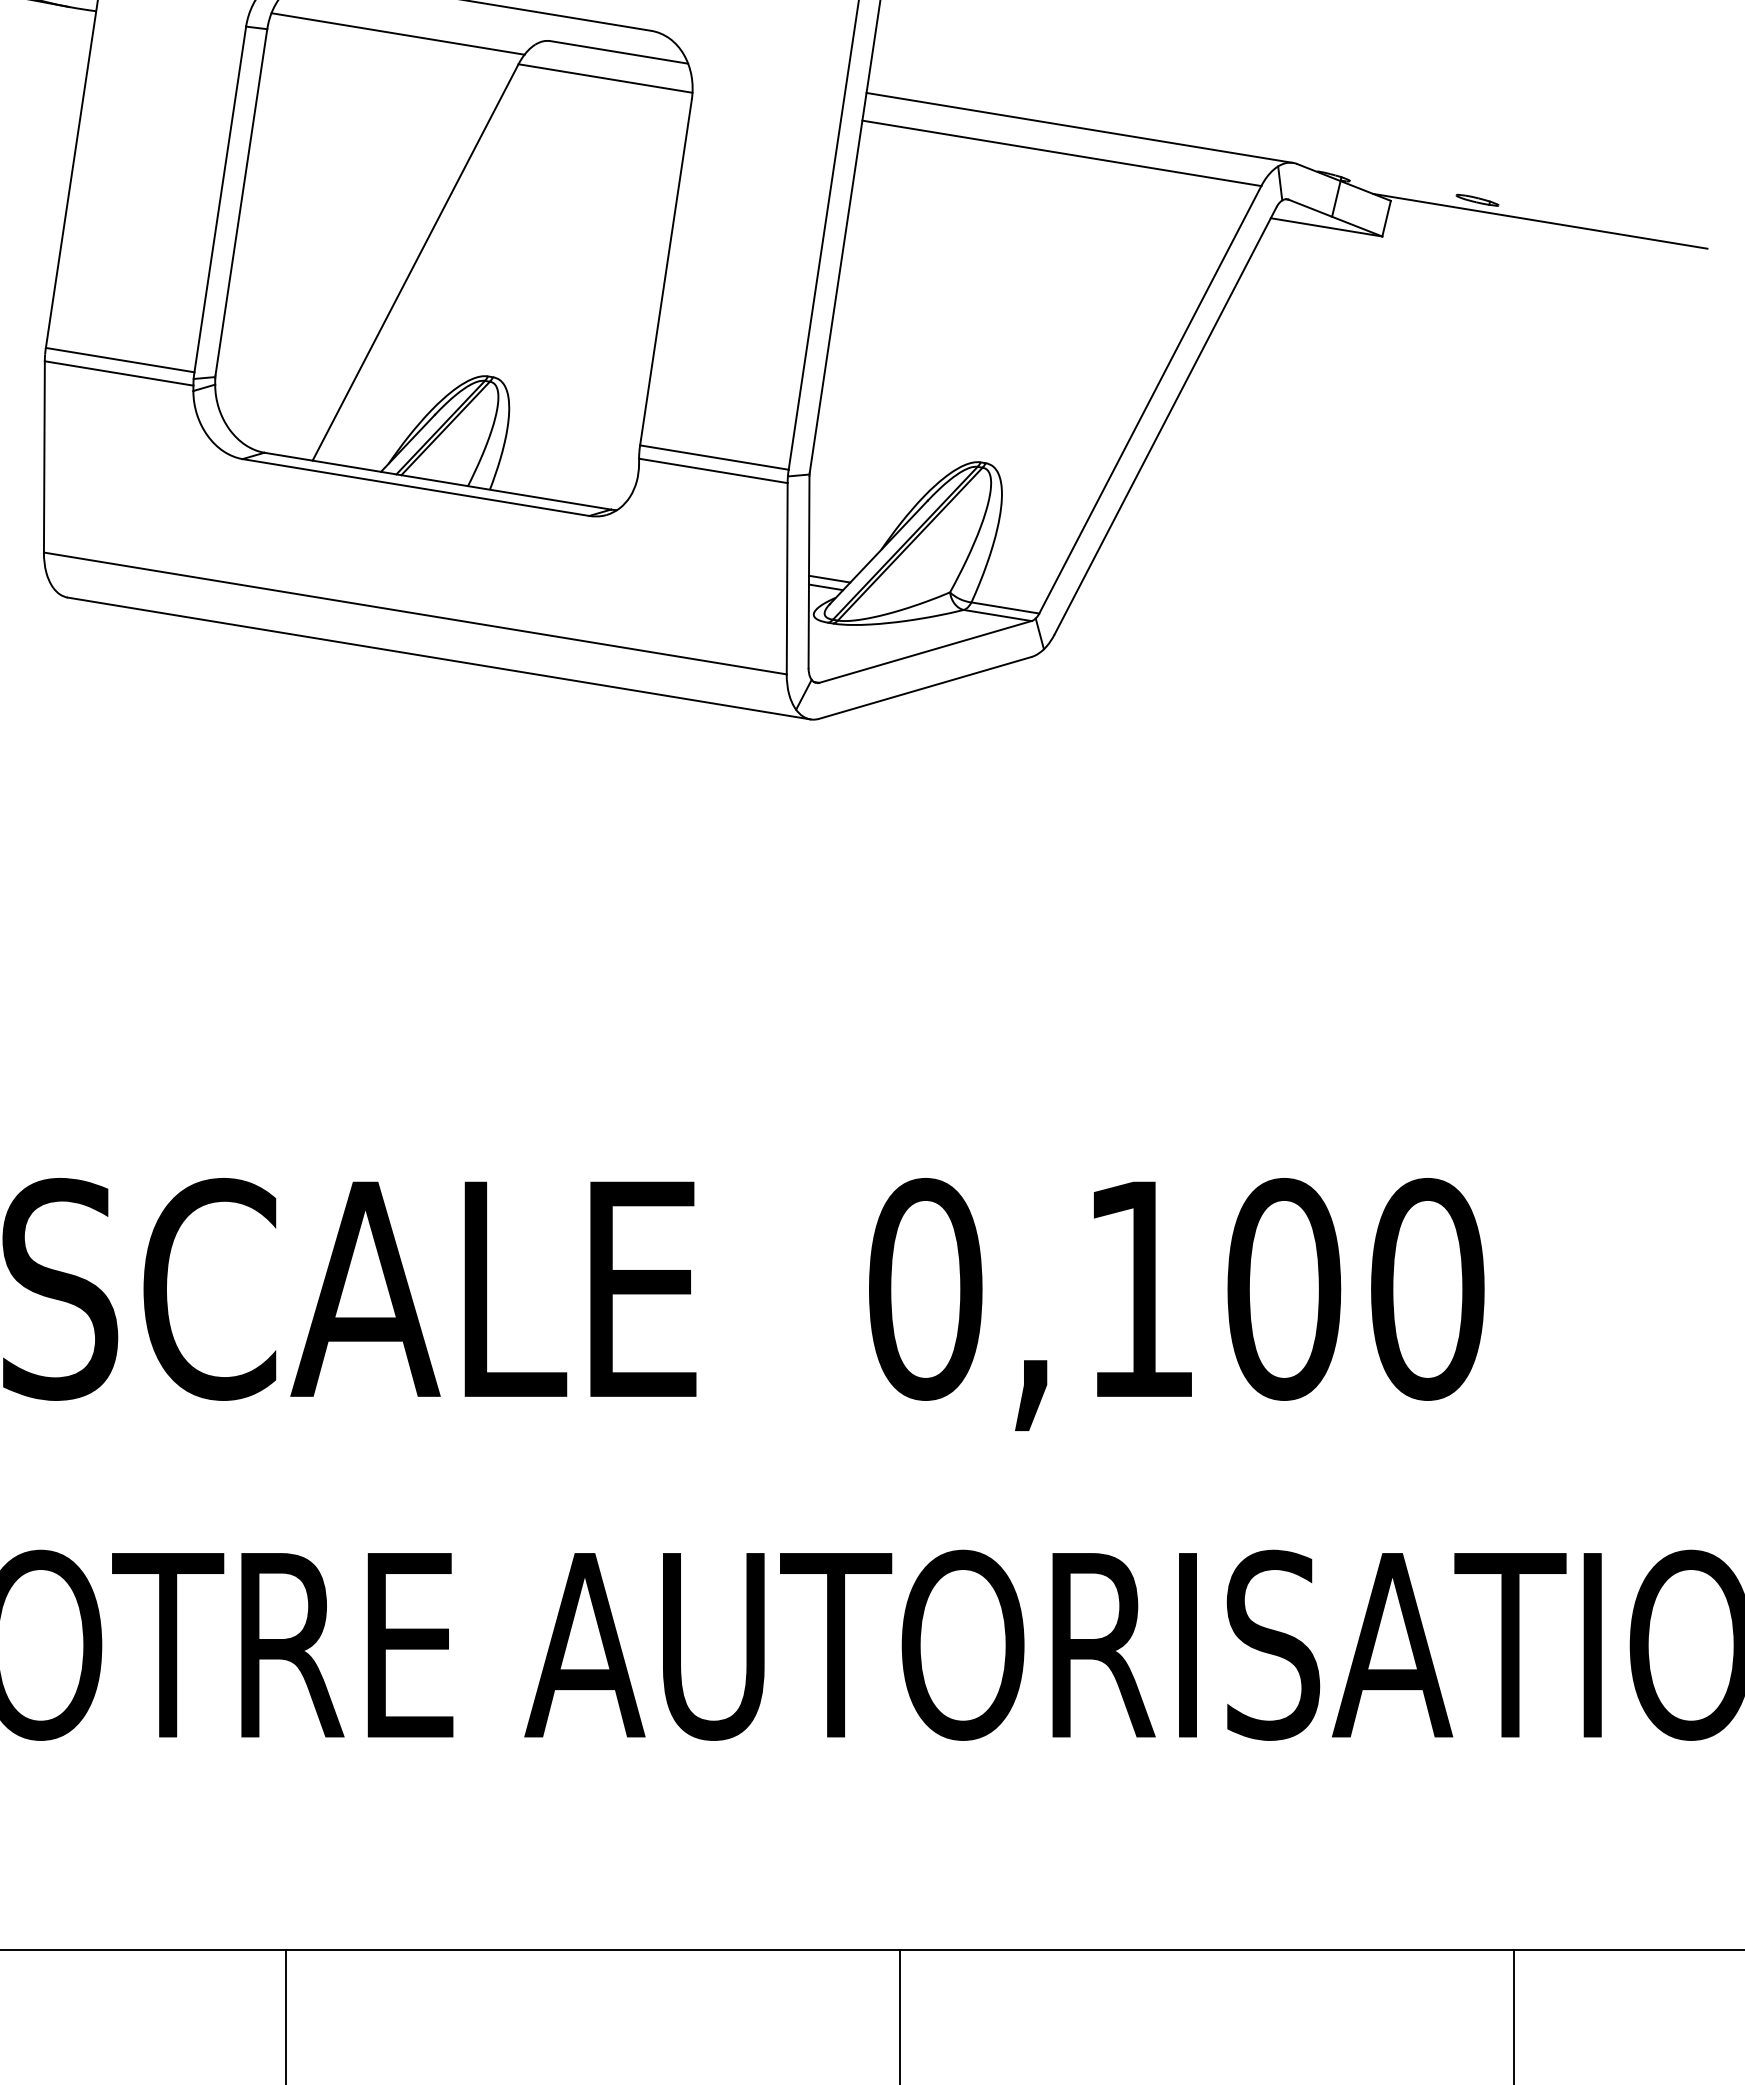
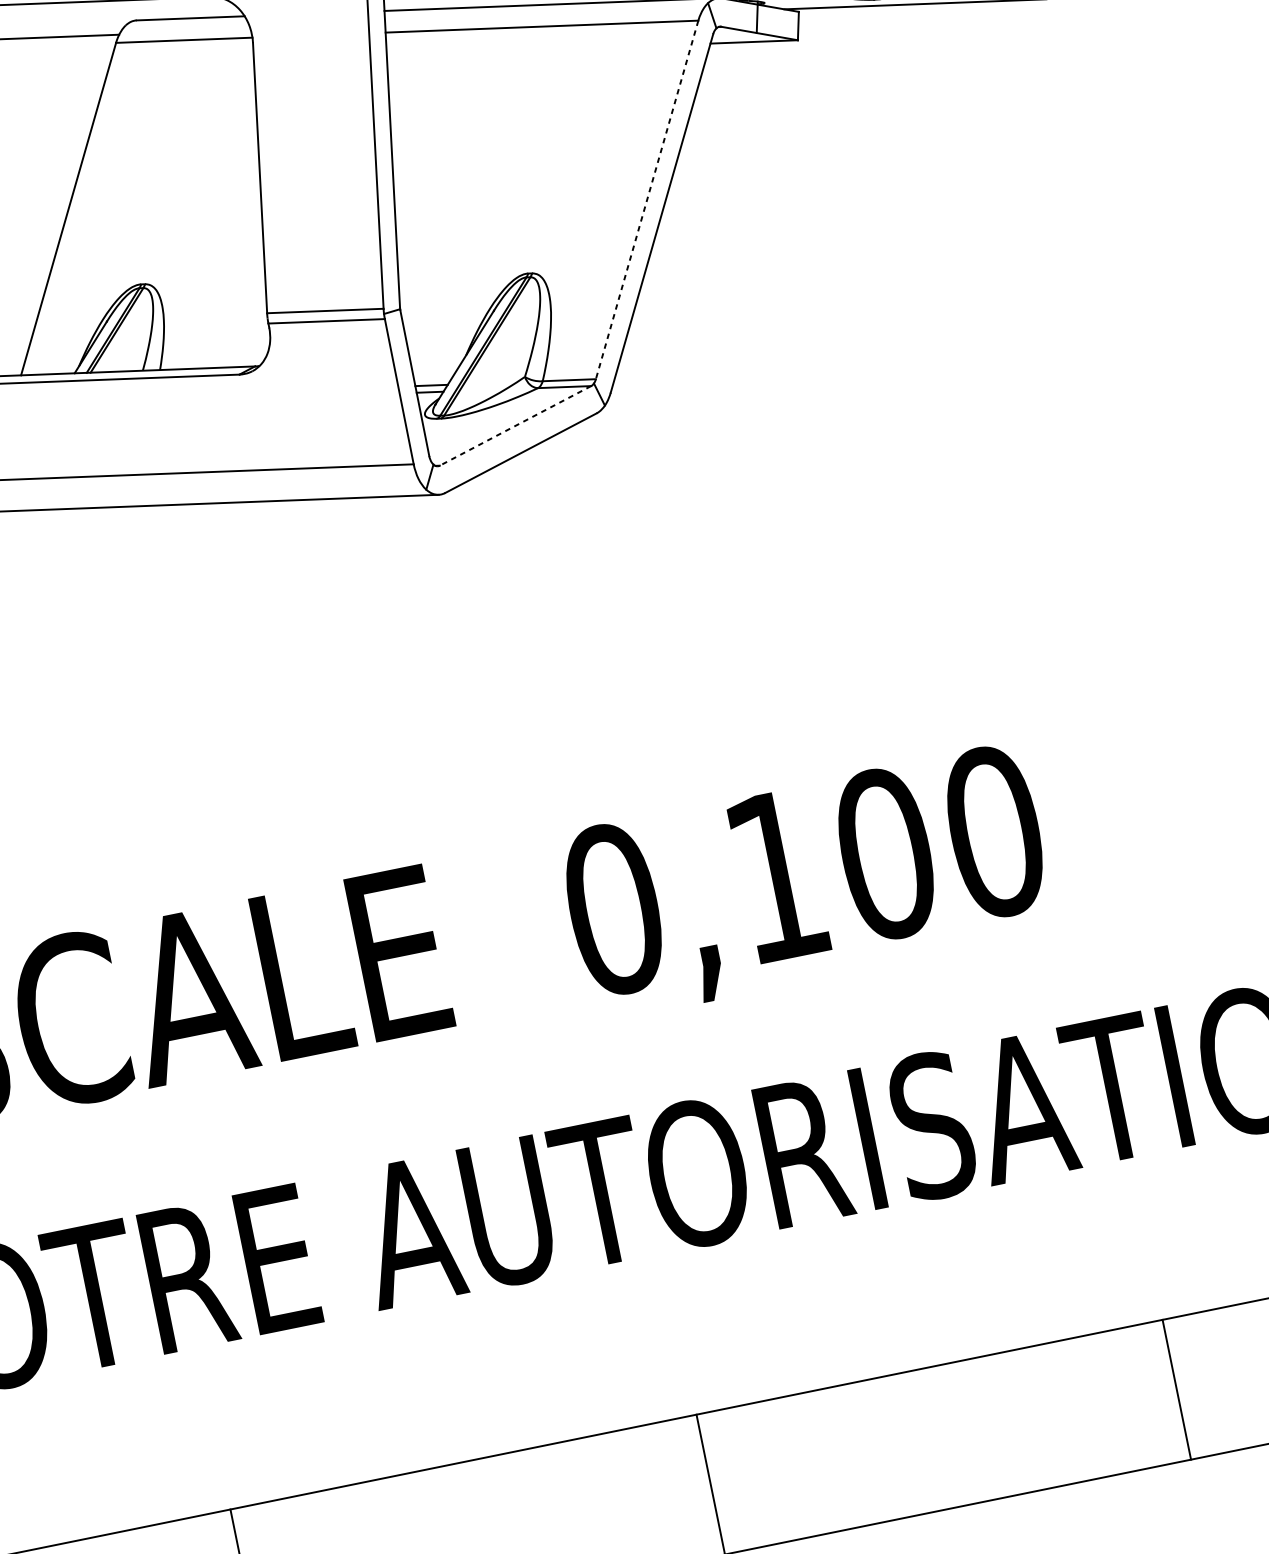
line: (1150, 399) -> (647, 199), solid -> dashed
line: (925, 652) -> (515, 426), solid -> dashed

